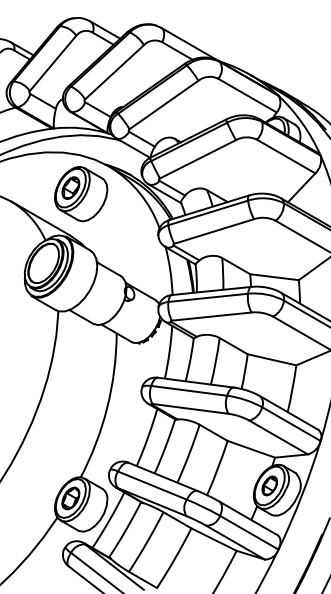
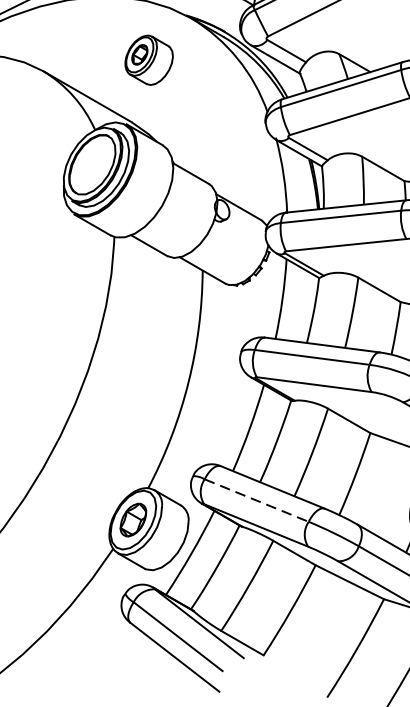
part: (81, 194) -> (149, 60), size x0.6
line: (152, 485) -> (256, 500), solid -> dashed

